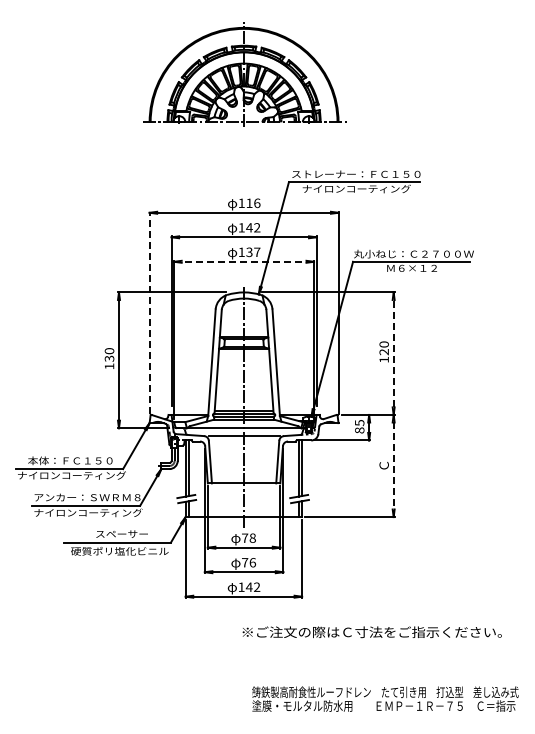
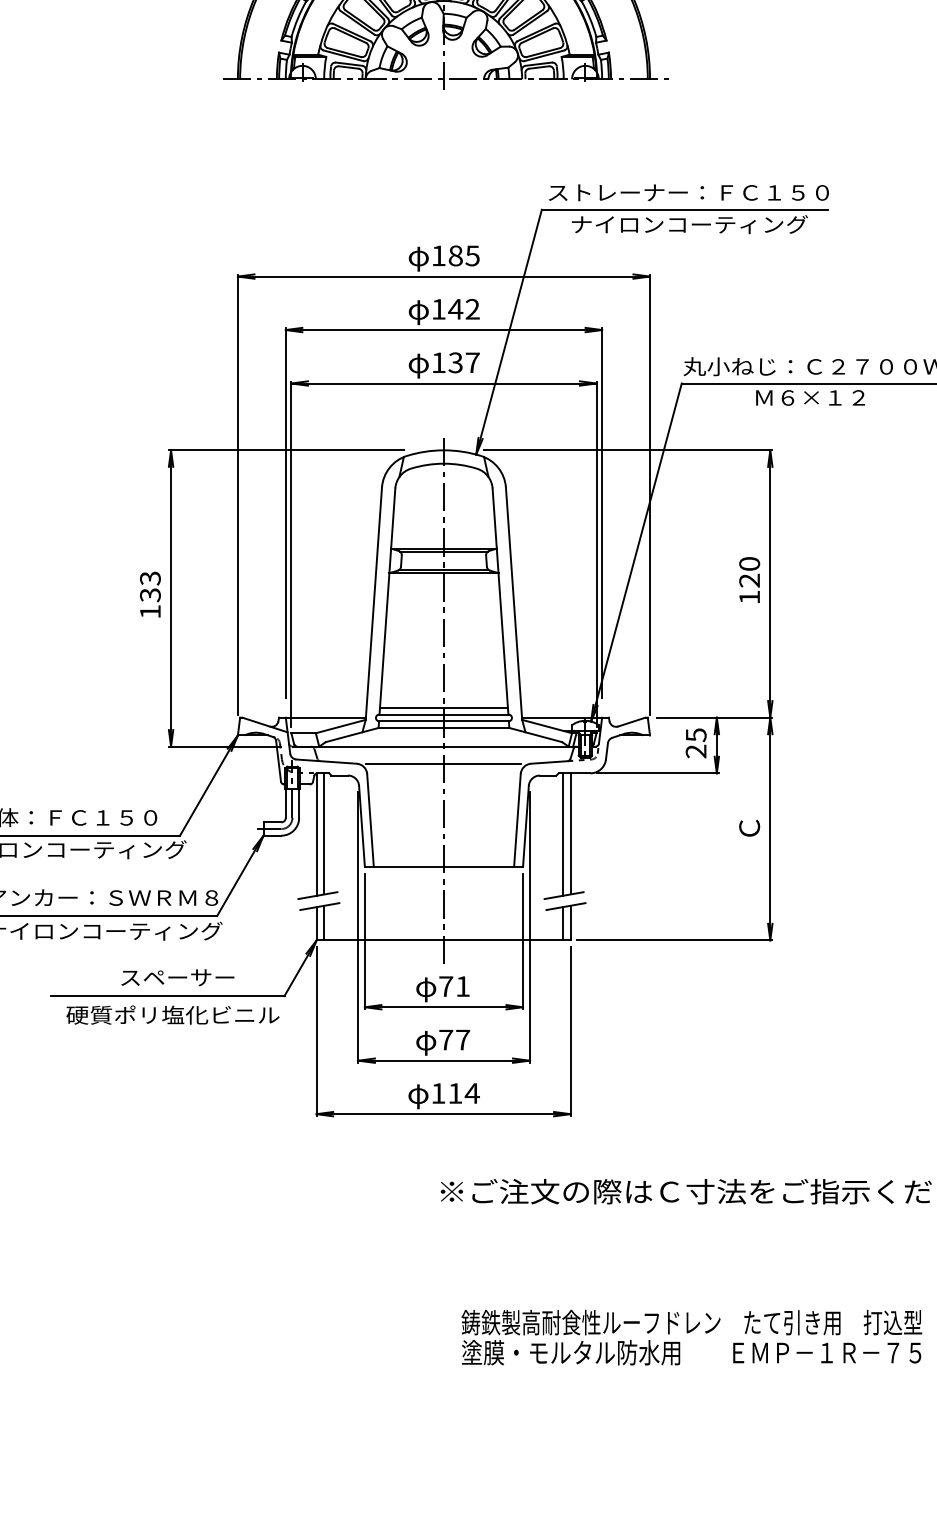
text: (253, 203) -> (464, 256), 116 -> 185
line: (244, 261) -> (444, 382), dashed -> solid
line: (149, 312) -> (237, 494), dashed -> solid
text: (109, 351) -> (150, 579), 130 -> 133
line: (393, 404) -> (769, 694), dashed -> solid
text: (359, 430) -> (695, 751), 85 -> 25
text: (252, 537) -> (462, 984), 78 -> 71
text: (252, 562) -> (462, 1039), 76 -> 77
text: (252, 586) -> (462, 1091), 142 -> 114

